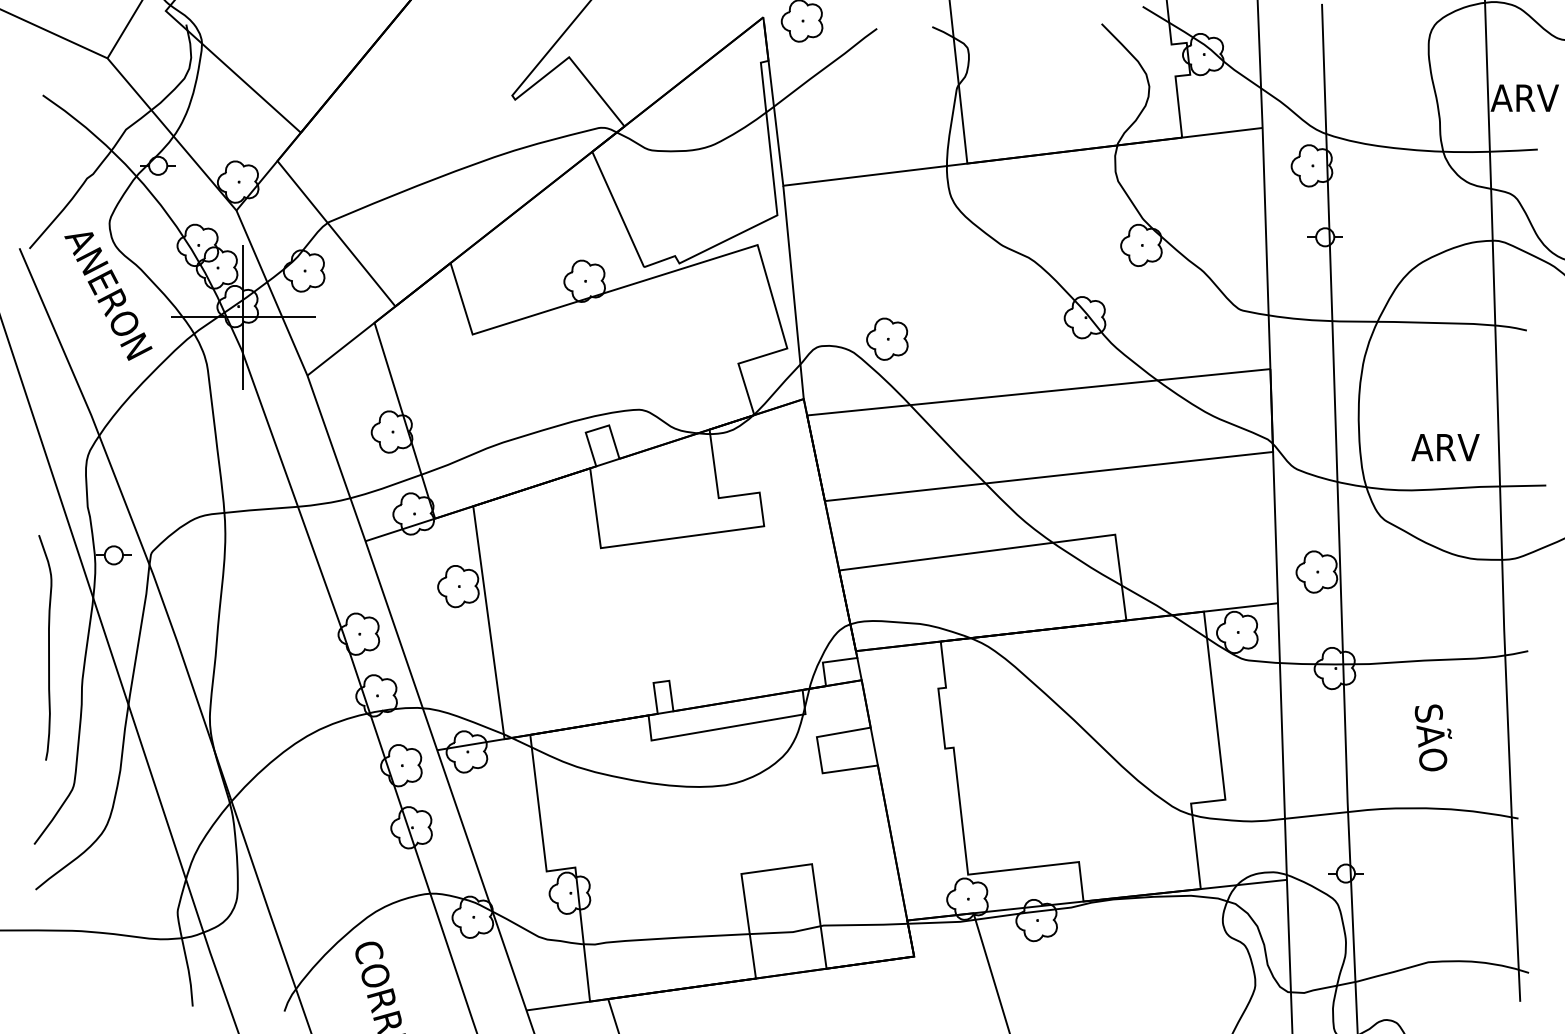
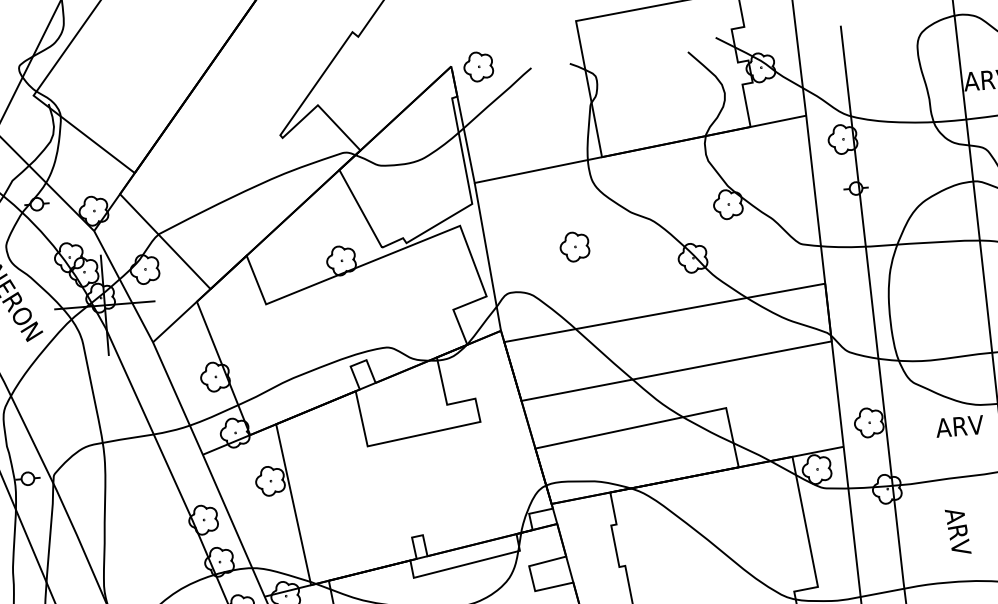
part: (887, 338) -> (574, 246), moved
text: (1445, 447) -> (959, 426), moved
text: (1433, 737) -> (959, 531), SÃO -> ARV

